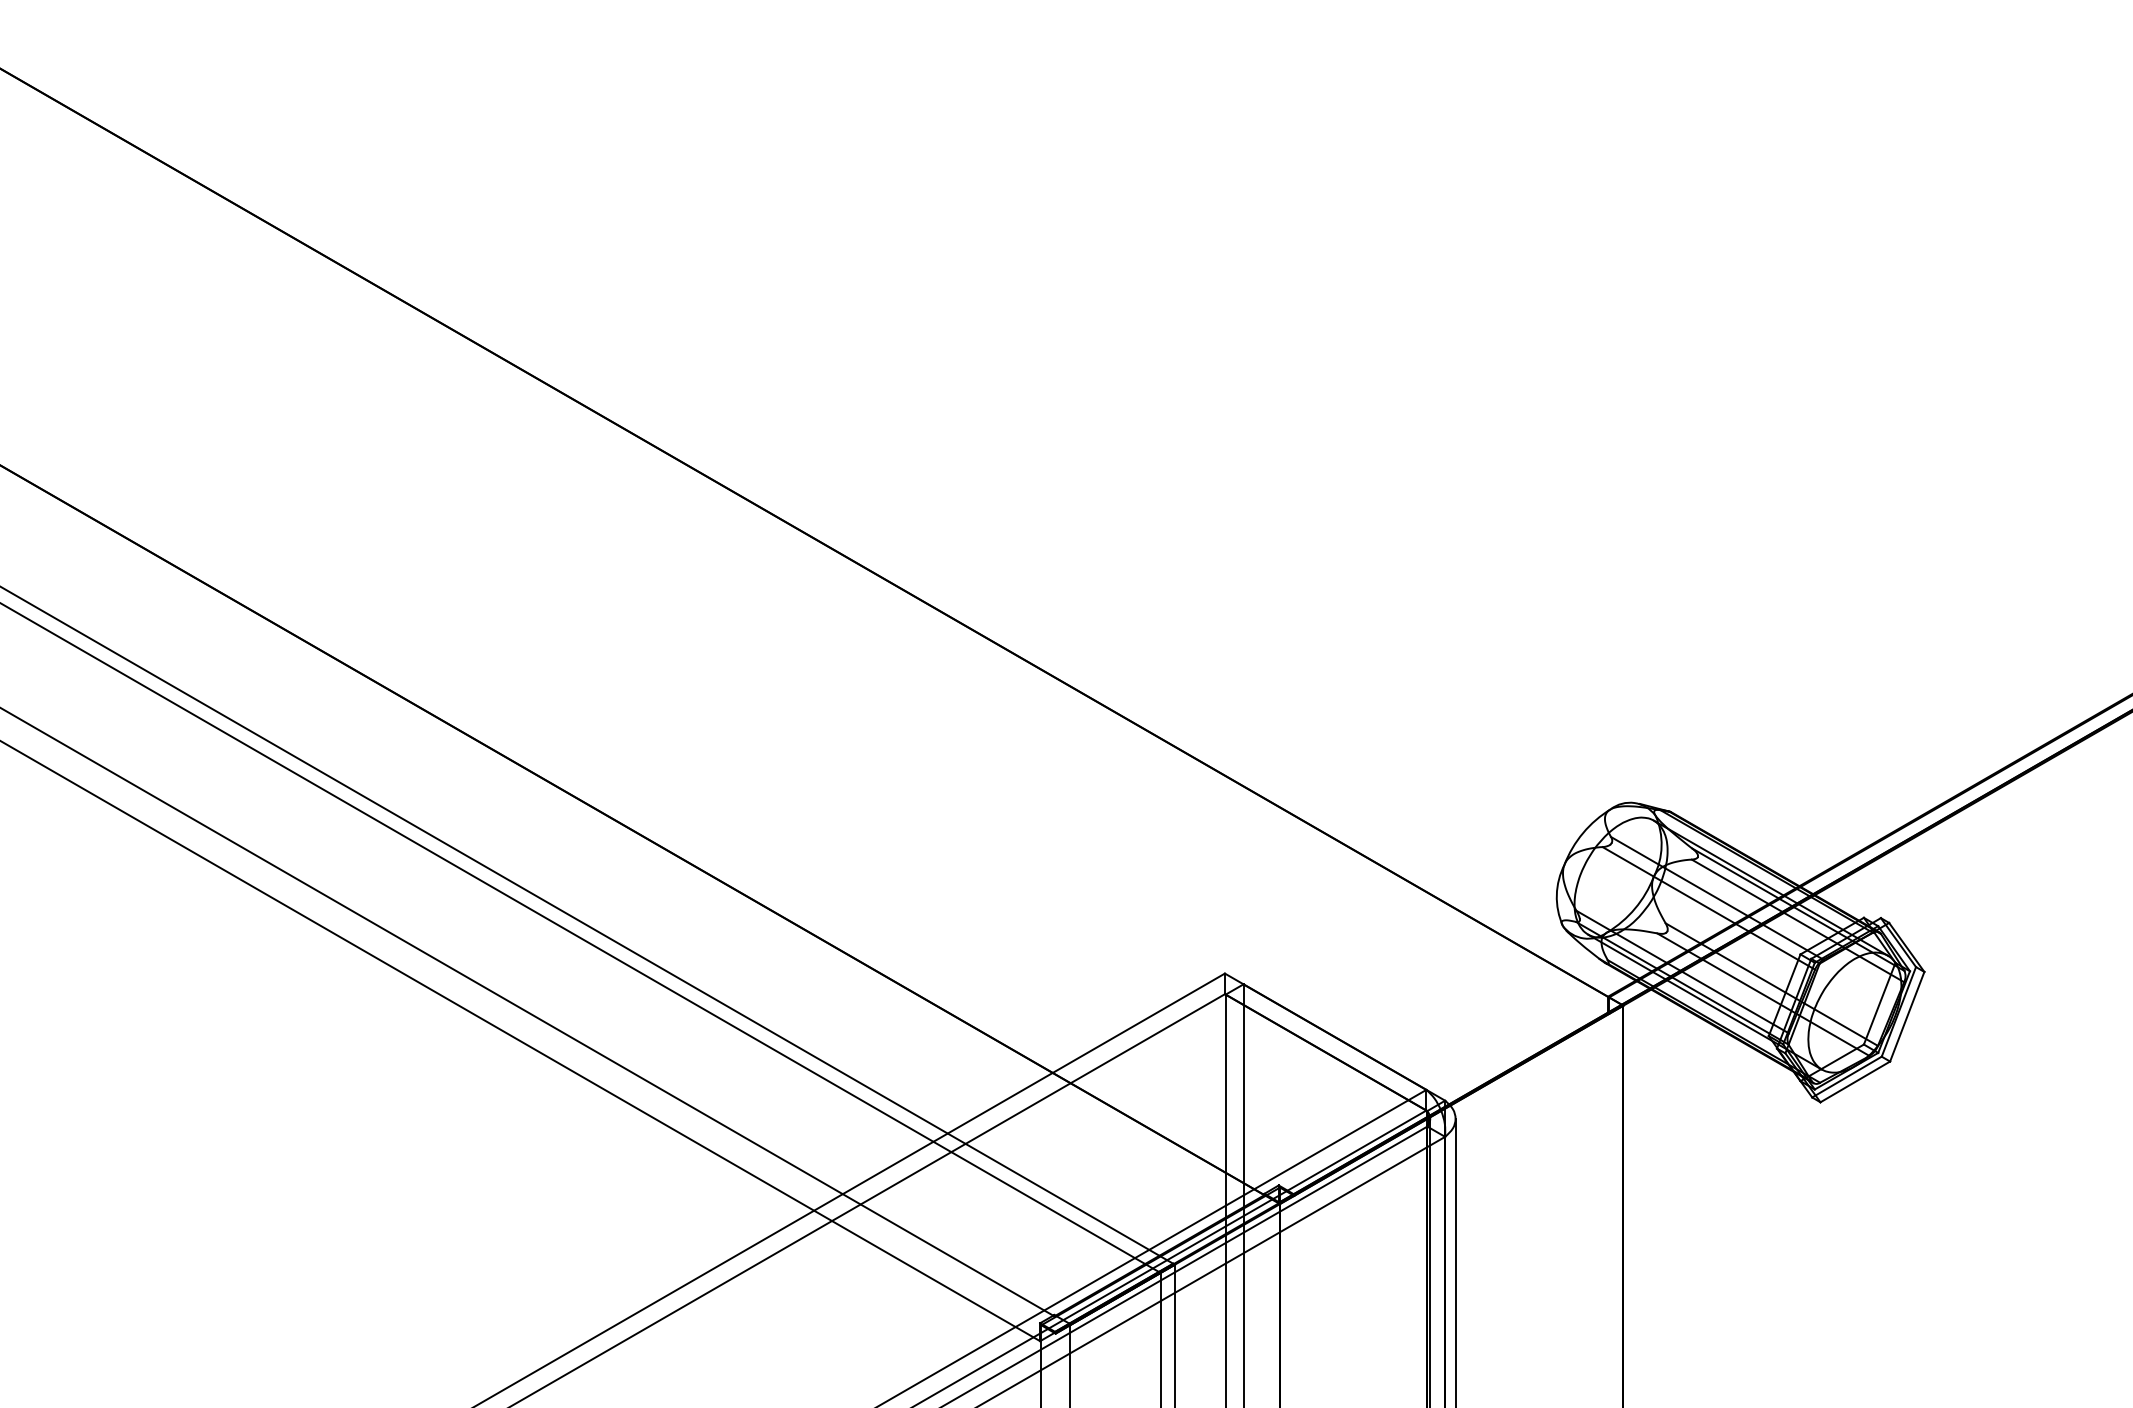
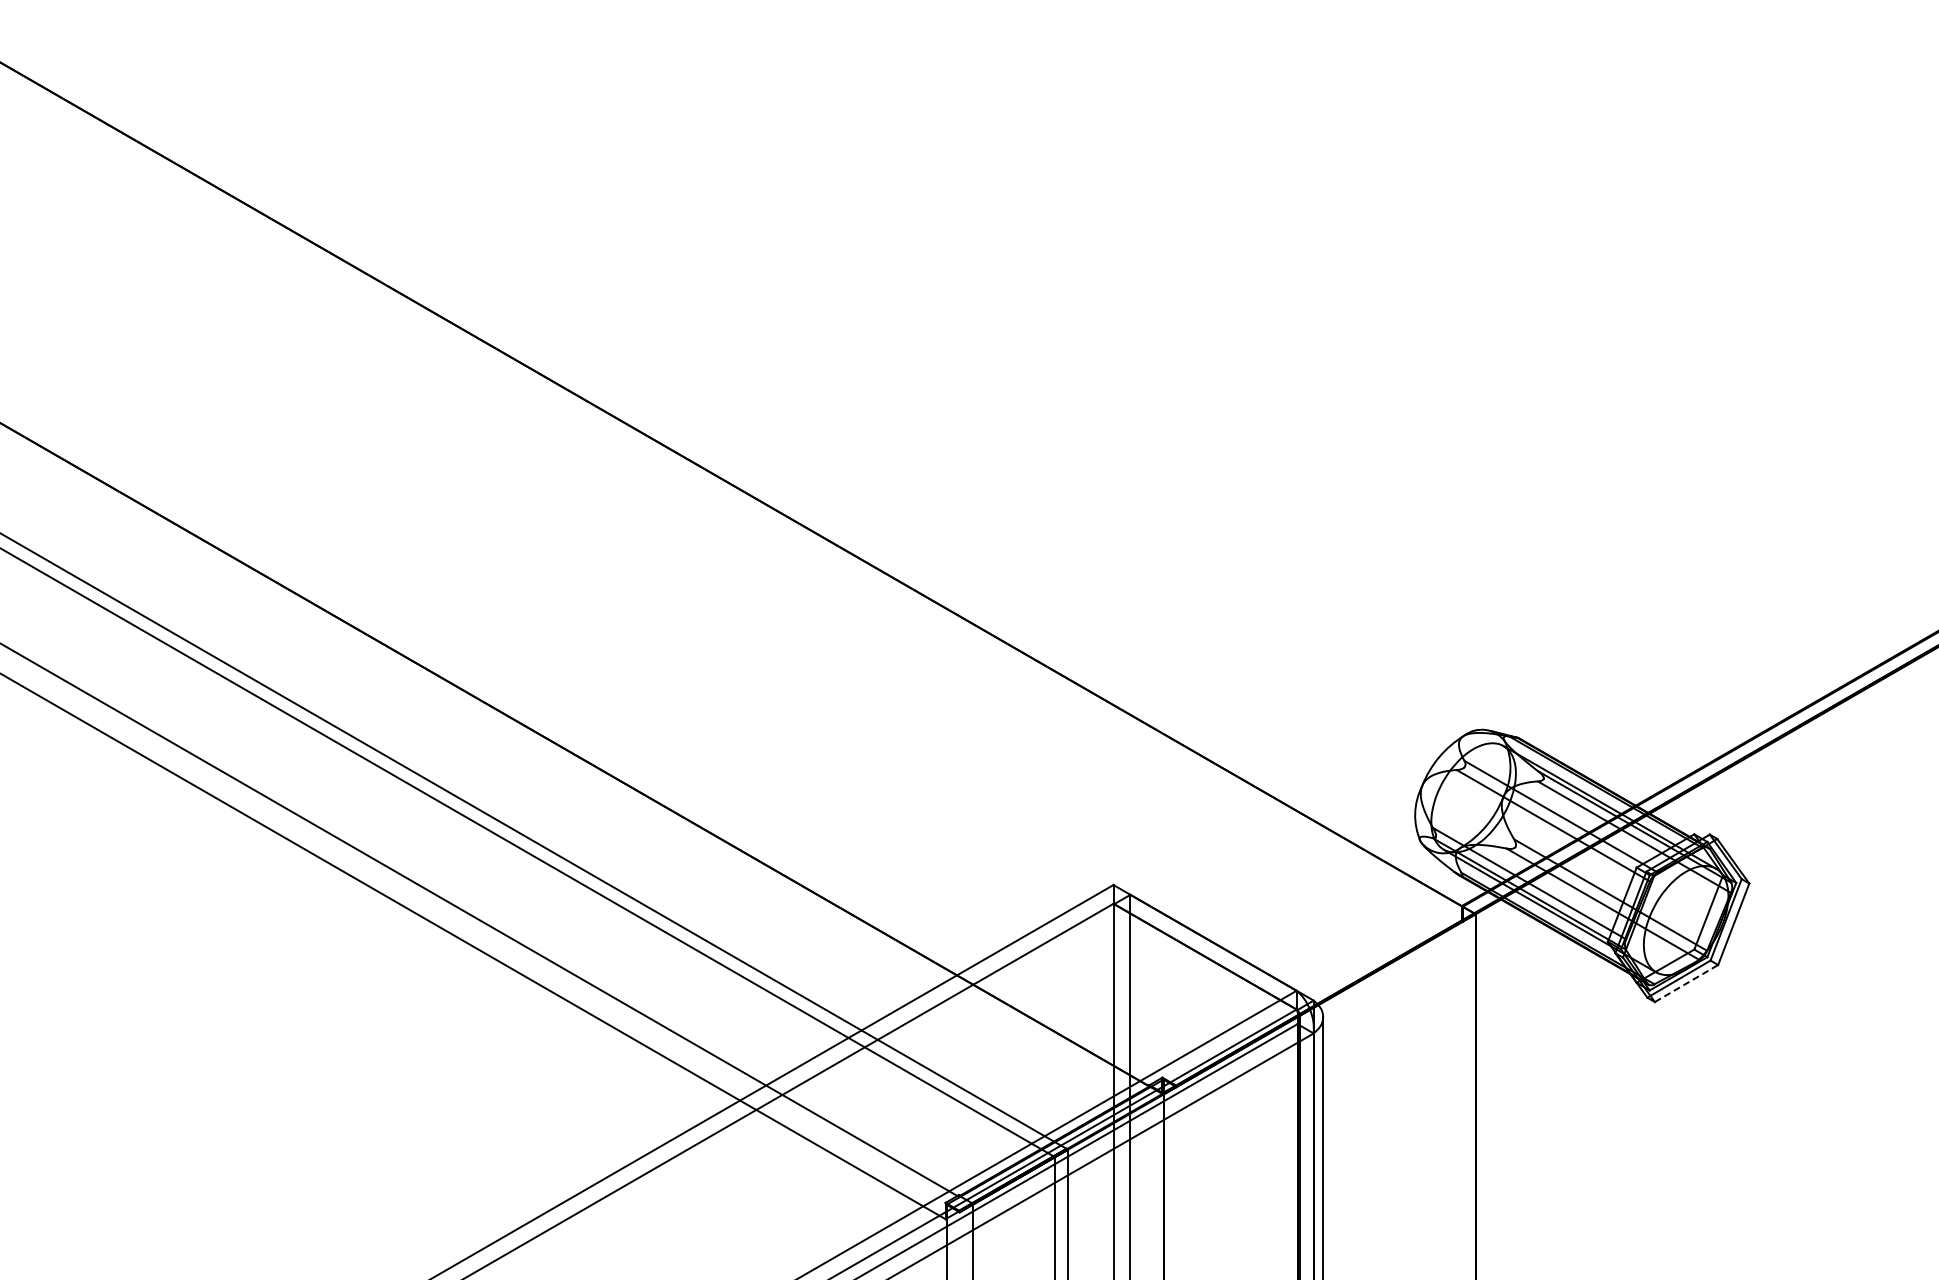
line: (1855, 1081) -> (1686, 983), solid -> dashed

